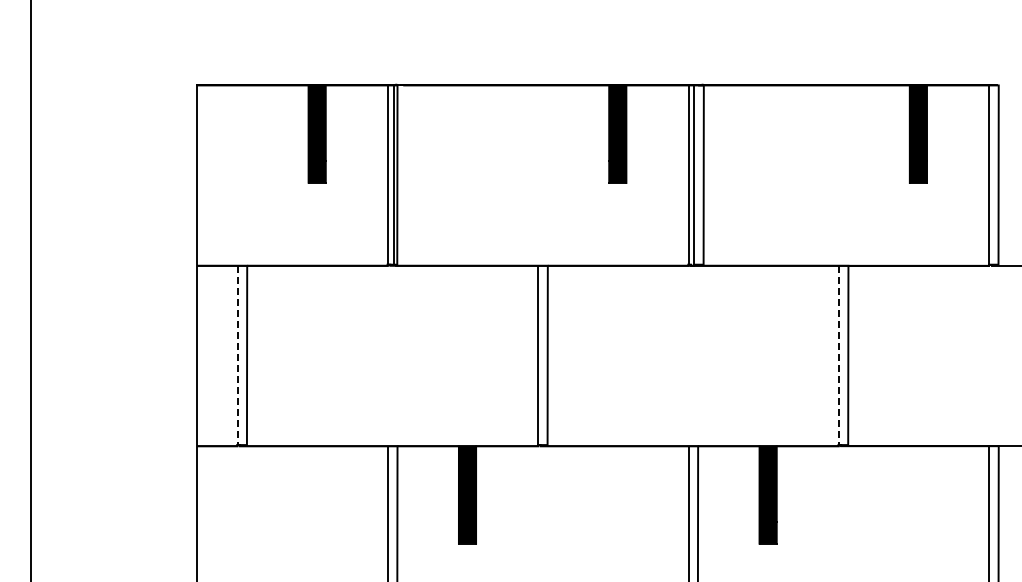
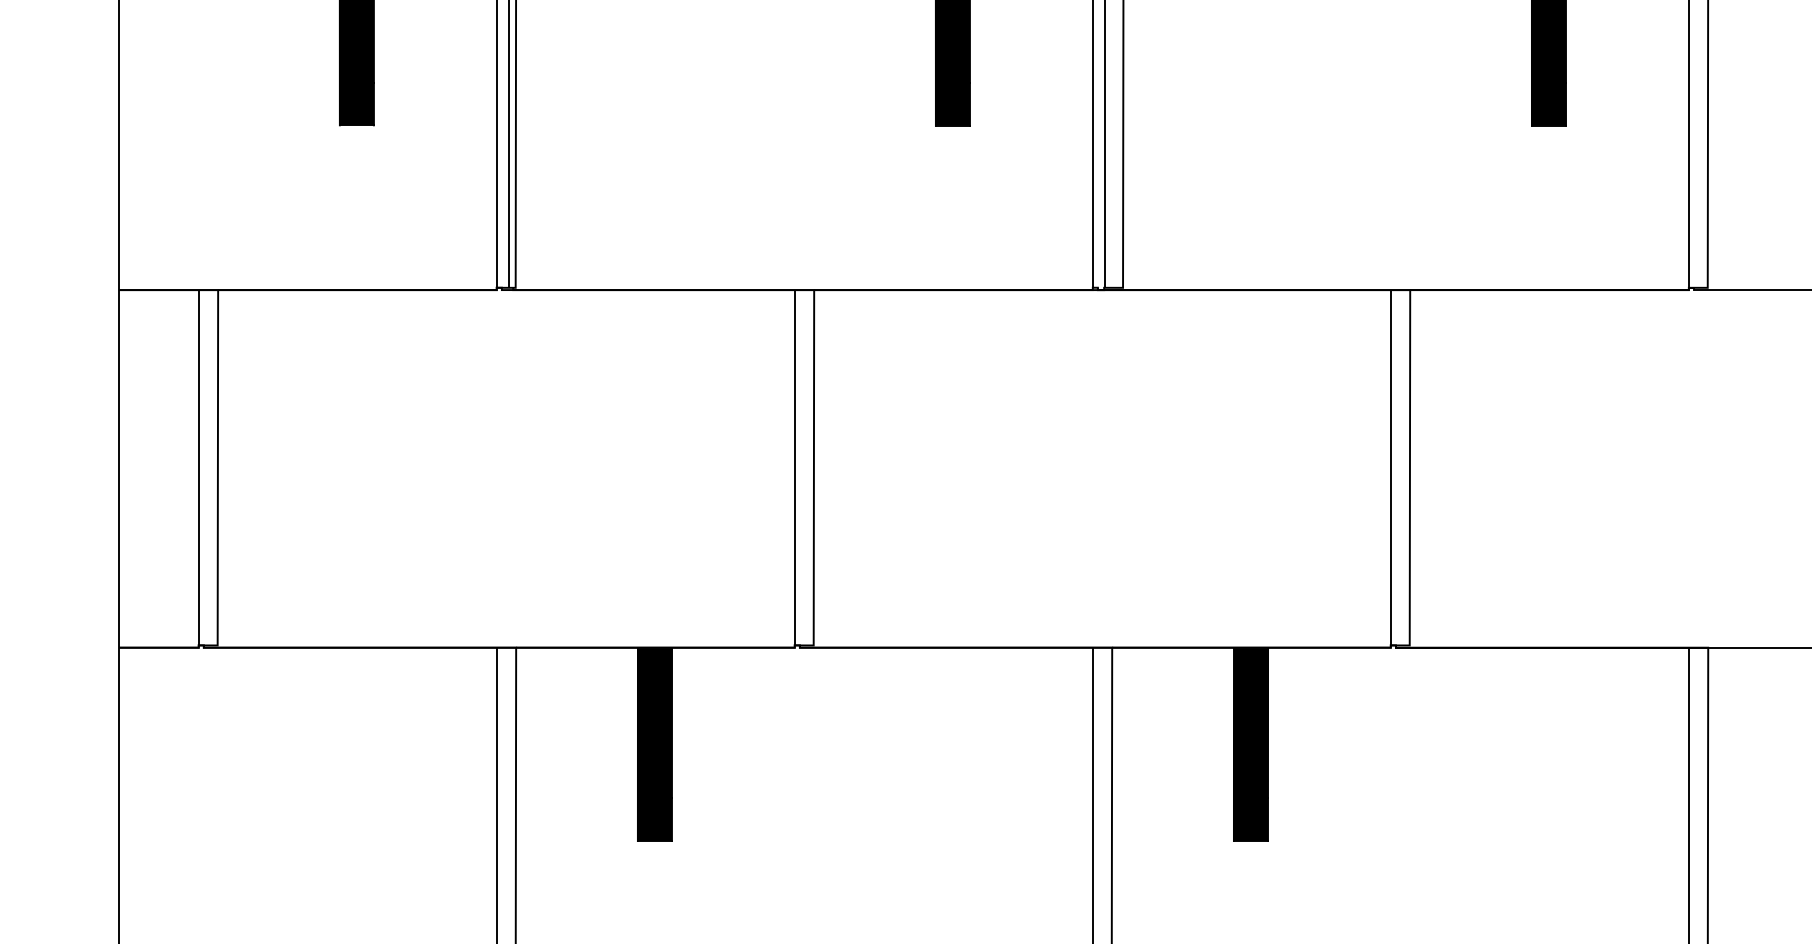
line: (237, 355) -> (198, 467), dashed -> solid
line: (838, 355) -> (1390, 467), dashed -> solid

